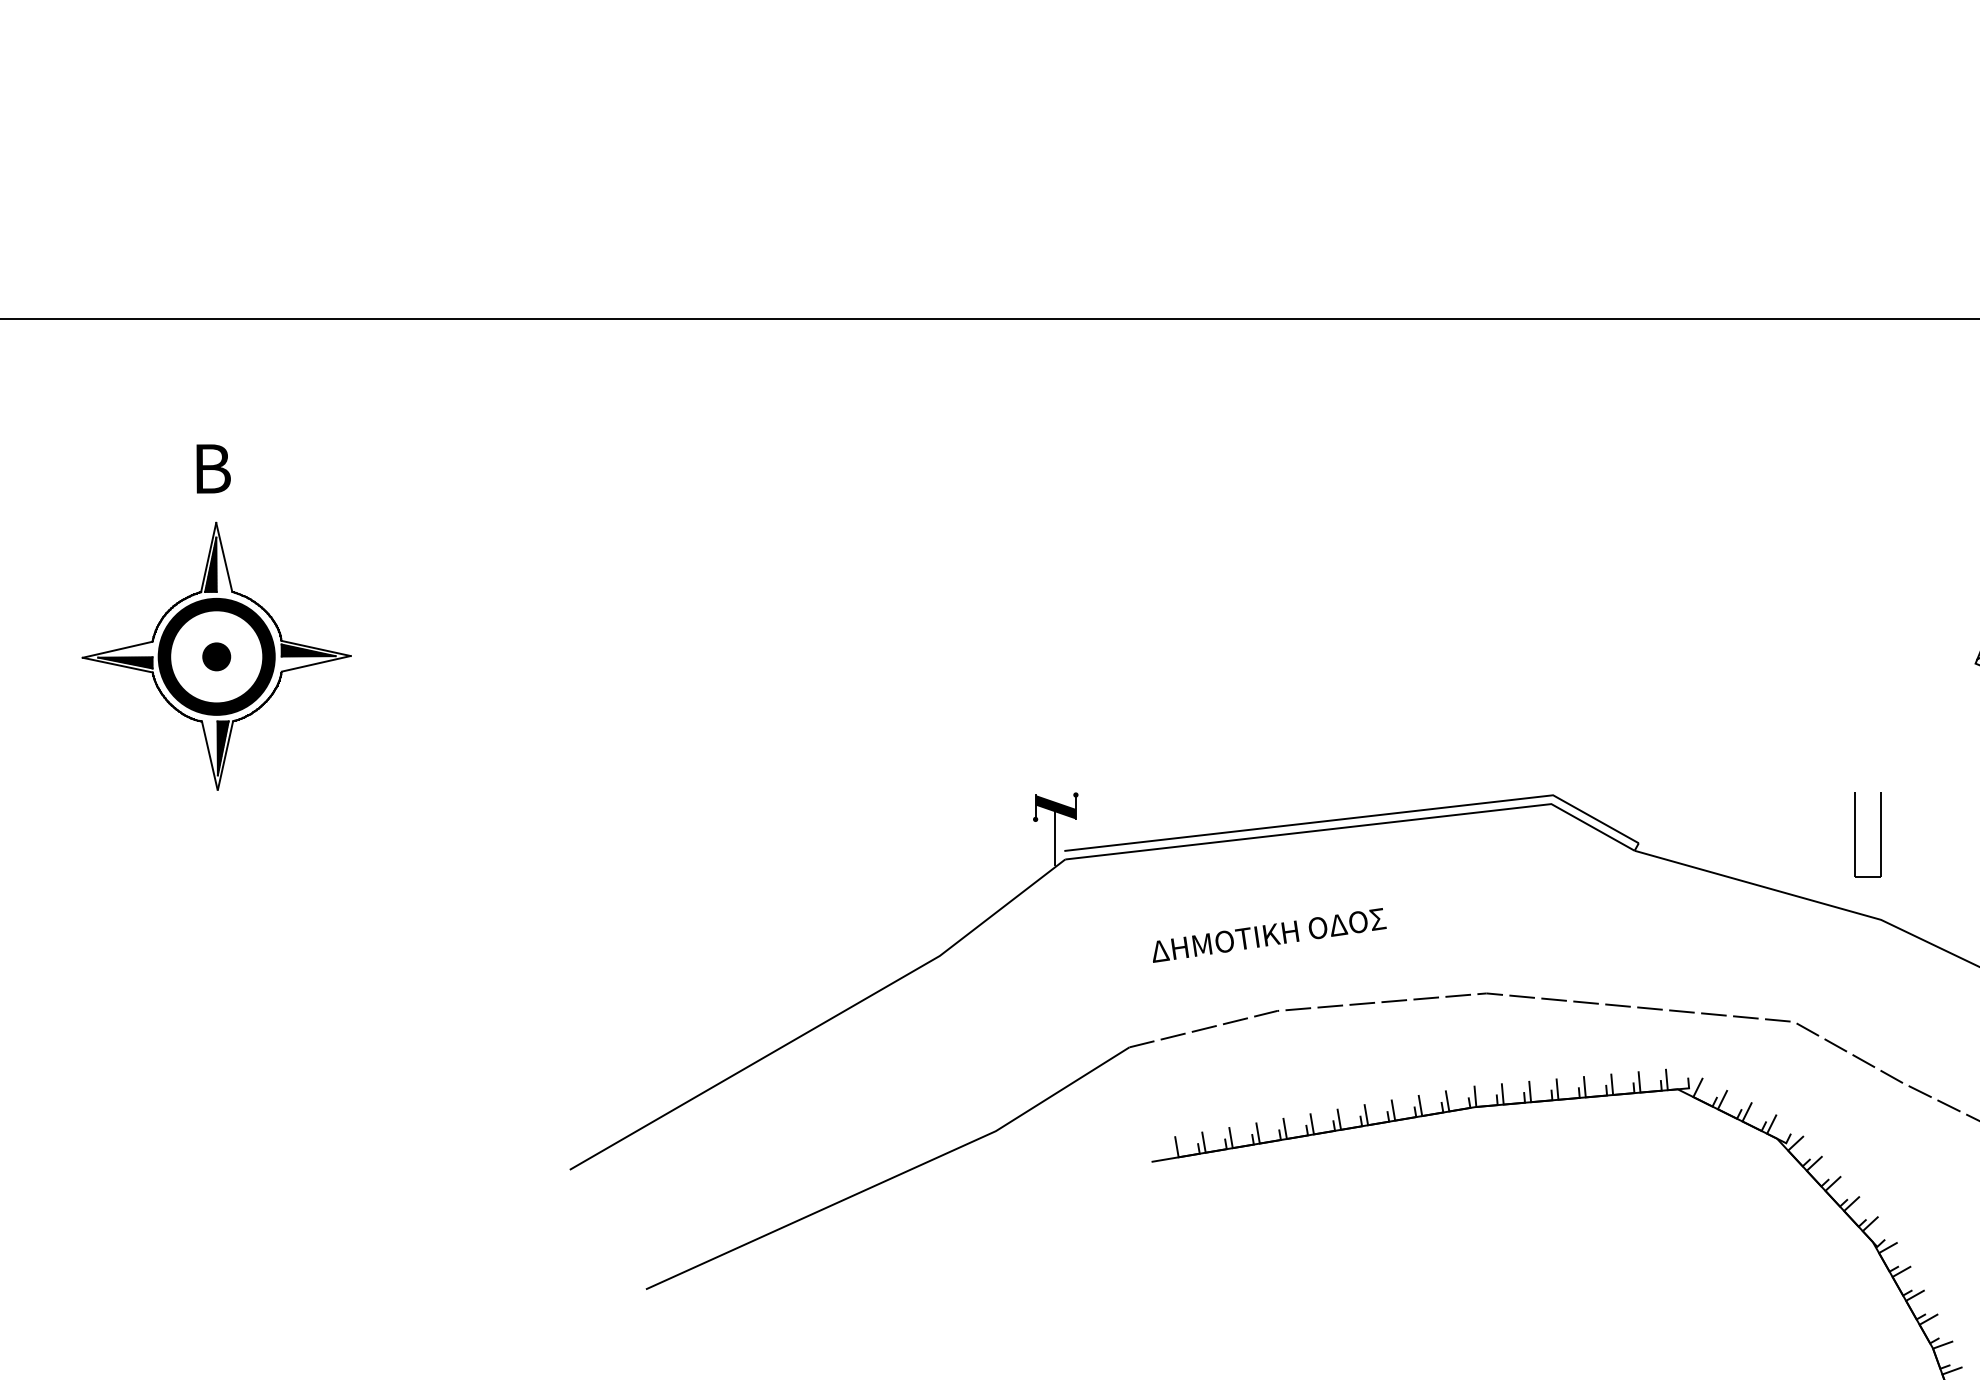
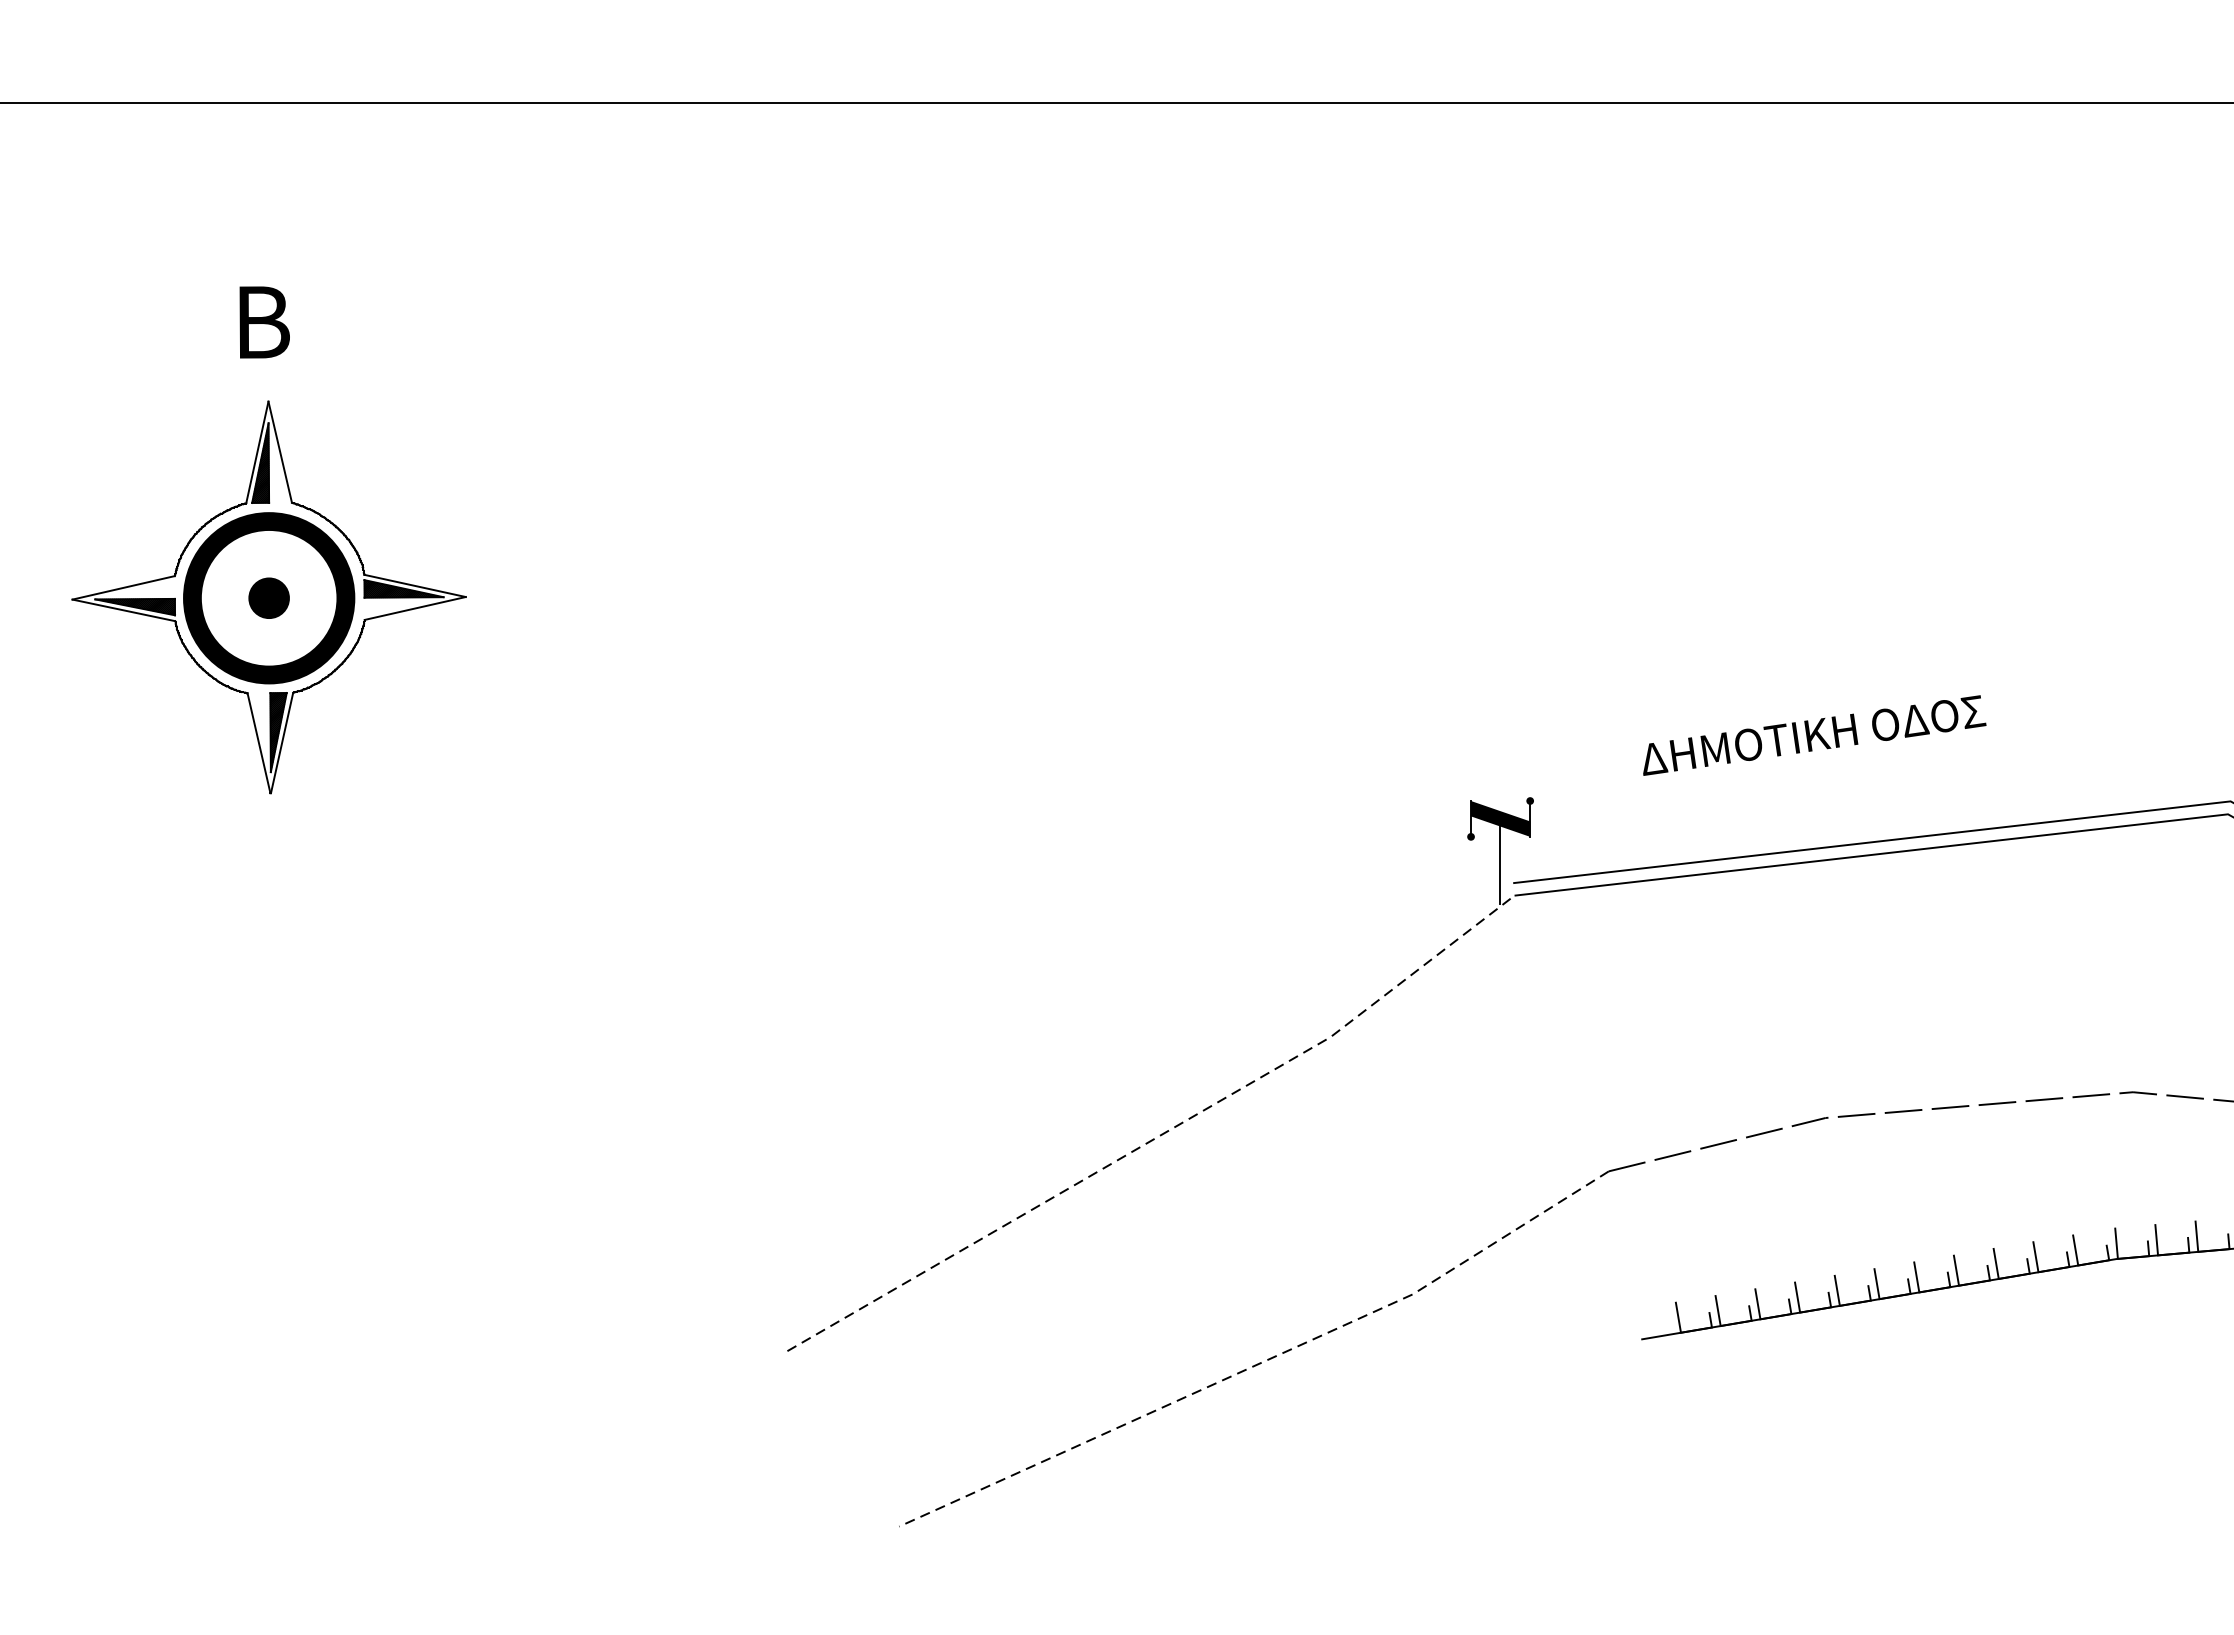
text: (1269, 935) -> (1814, 735), moved
line: (824, 1022) -> (1161, 1134), solid -> dashed
line: (892, 1177) -> (1260, 1362), solid -> dashed

